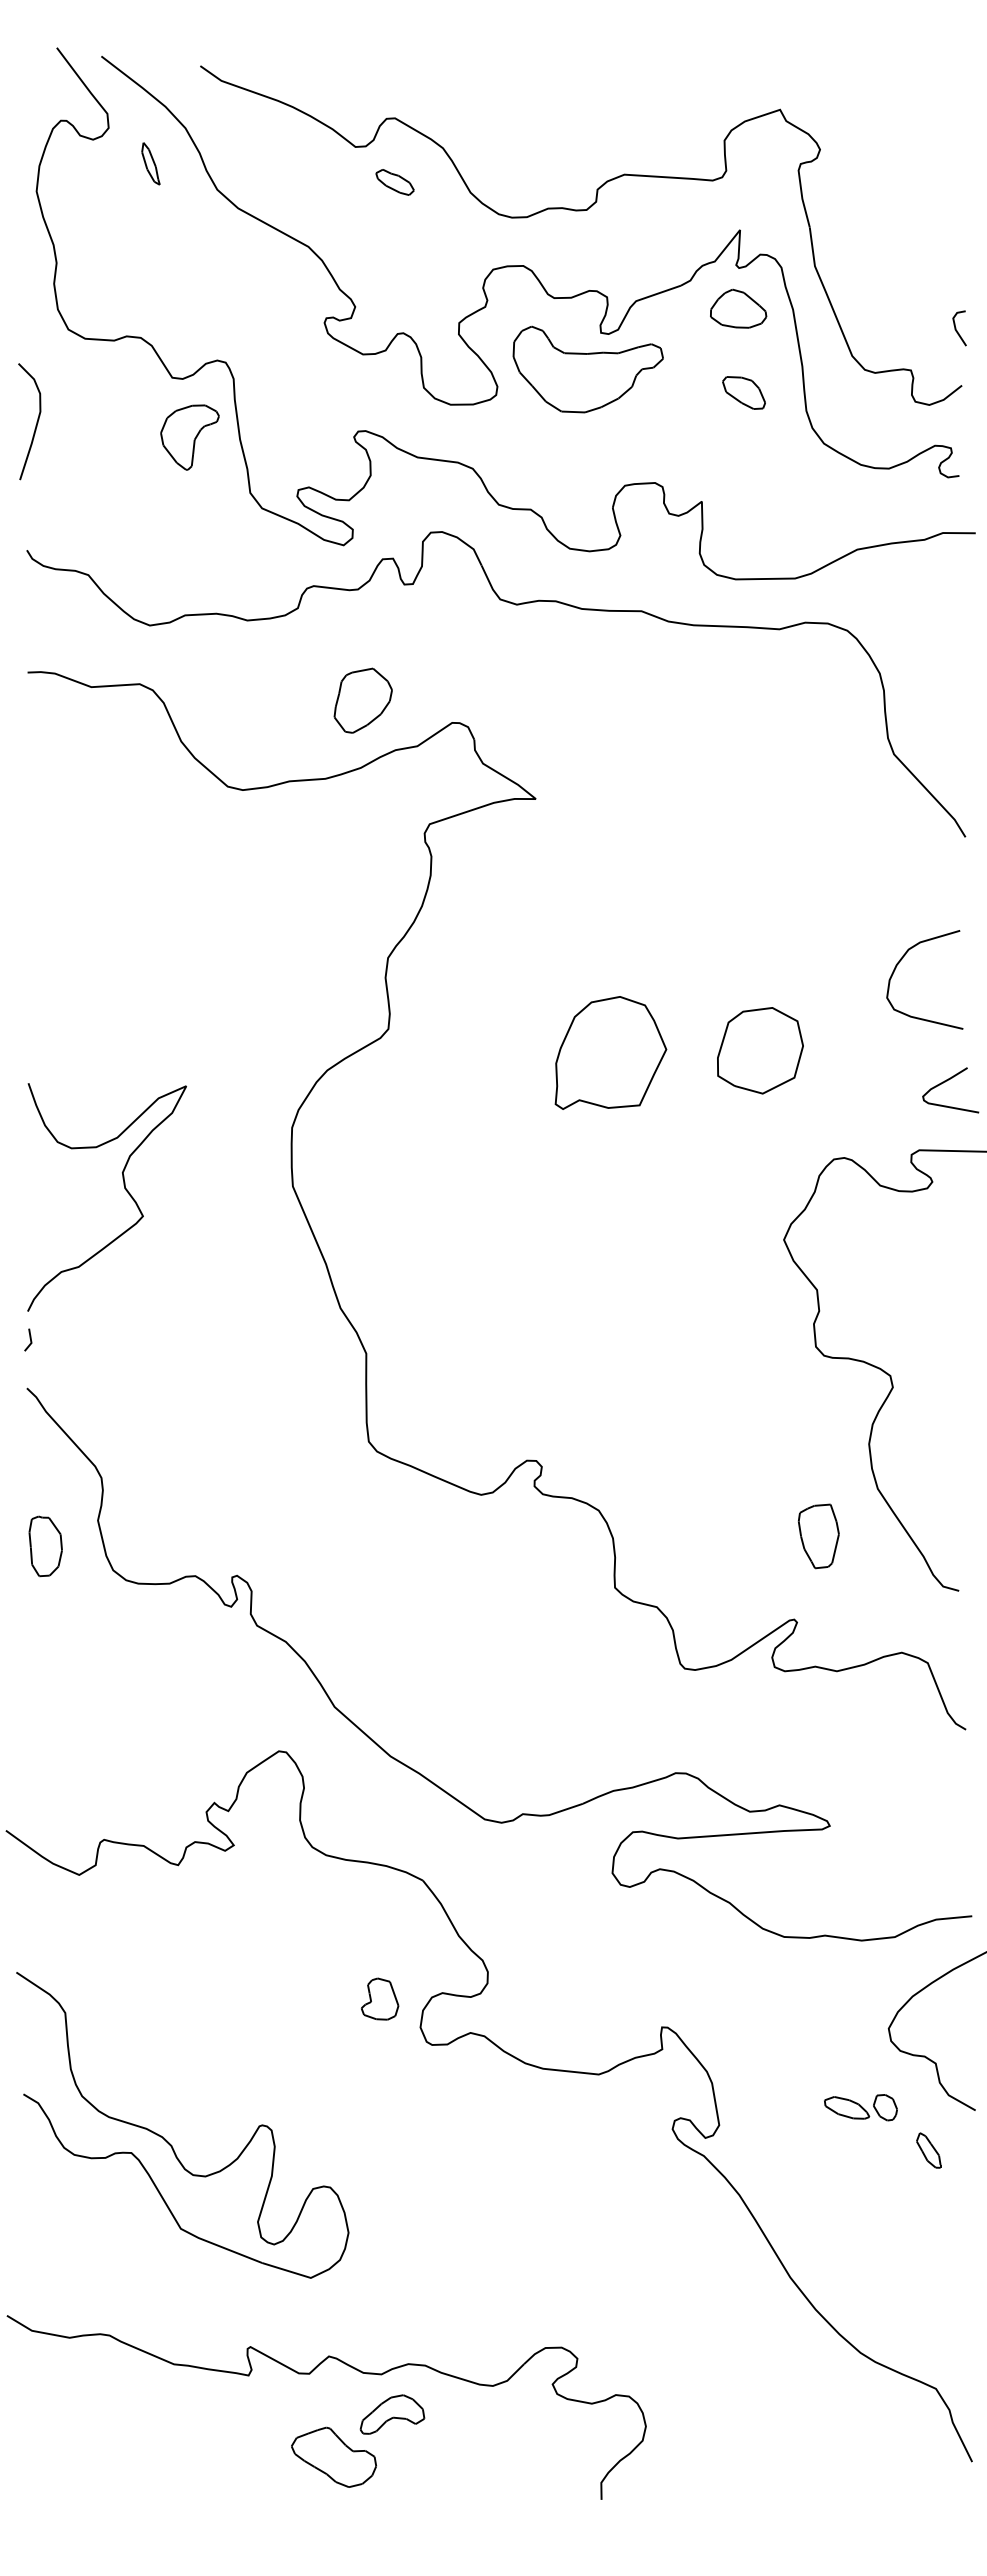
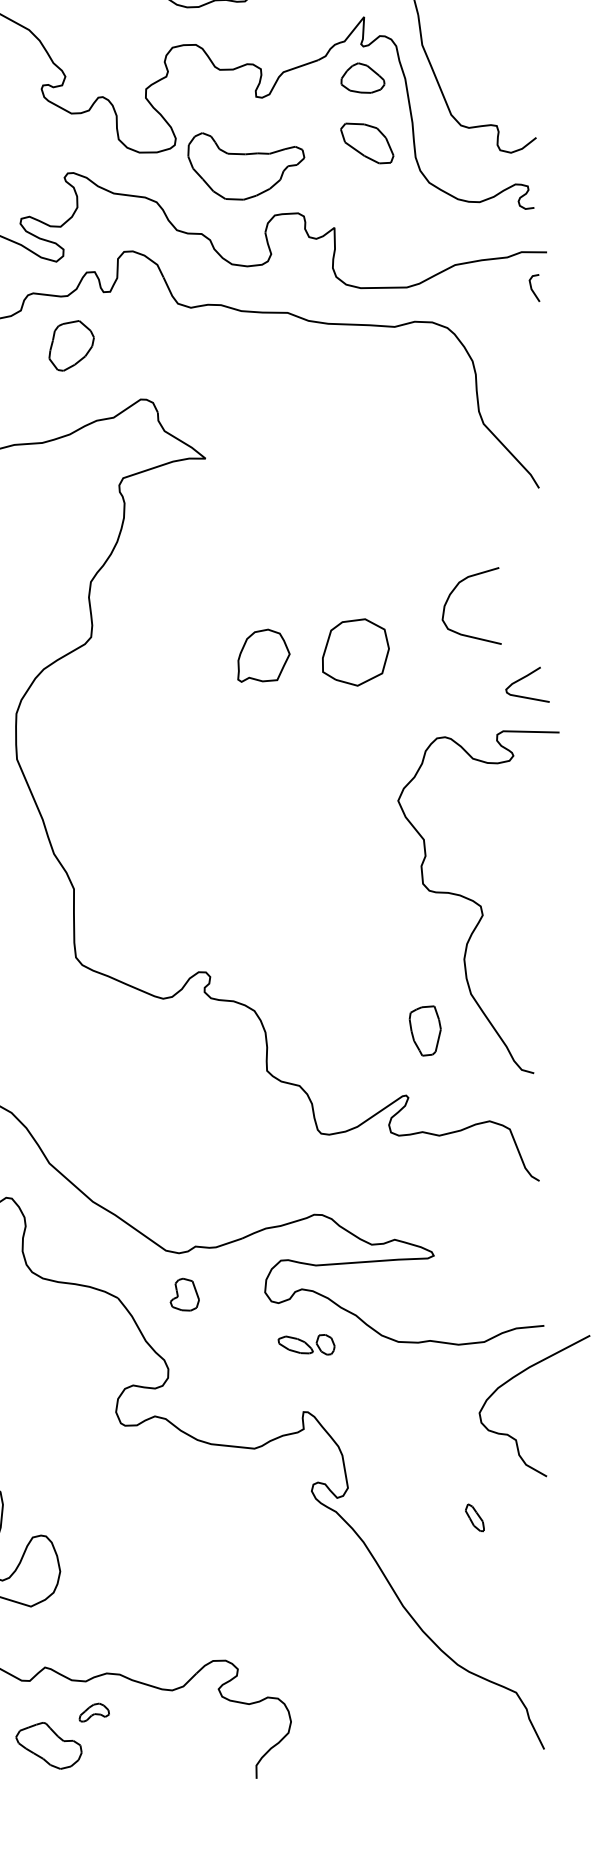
line: (957, 330) -> (532, 289), moved
part: (587, 369) -> (245, 166), moved
part: (743, 392) -> (366, 143), size x1.6
part: (362, 700) -> (71, 345), moved
curve: (899, 963) -> (452, 593), moved
part: (760, 1050) -> (355, 652), moved
part: (610, 1052) -> (263, 655), size x0.6
part: (379, 1998) -> (184, 1294), moved
part: (860, 2107) -> (306, 1344), moved
part: (928, 2150) -> (474, 1517), moved
part: (392, 2414) -> (94, 1712), size x0.6

